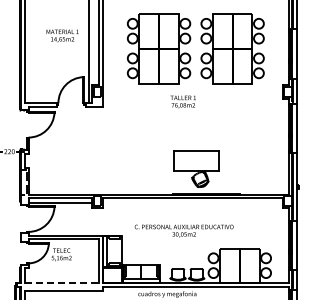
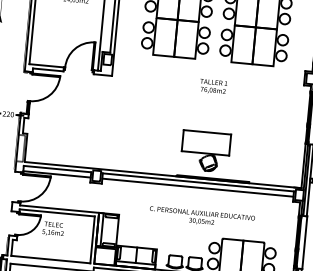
text: (182, 101) -> (212, 86), moved
line: (192, 203) -> (197, 187), added
text: (183, 230) -> (201, 217), moved
line: (62, 283) -> (51, 259), dashed -> solid

